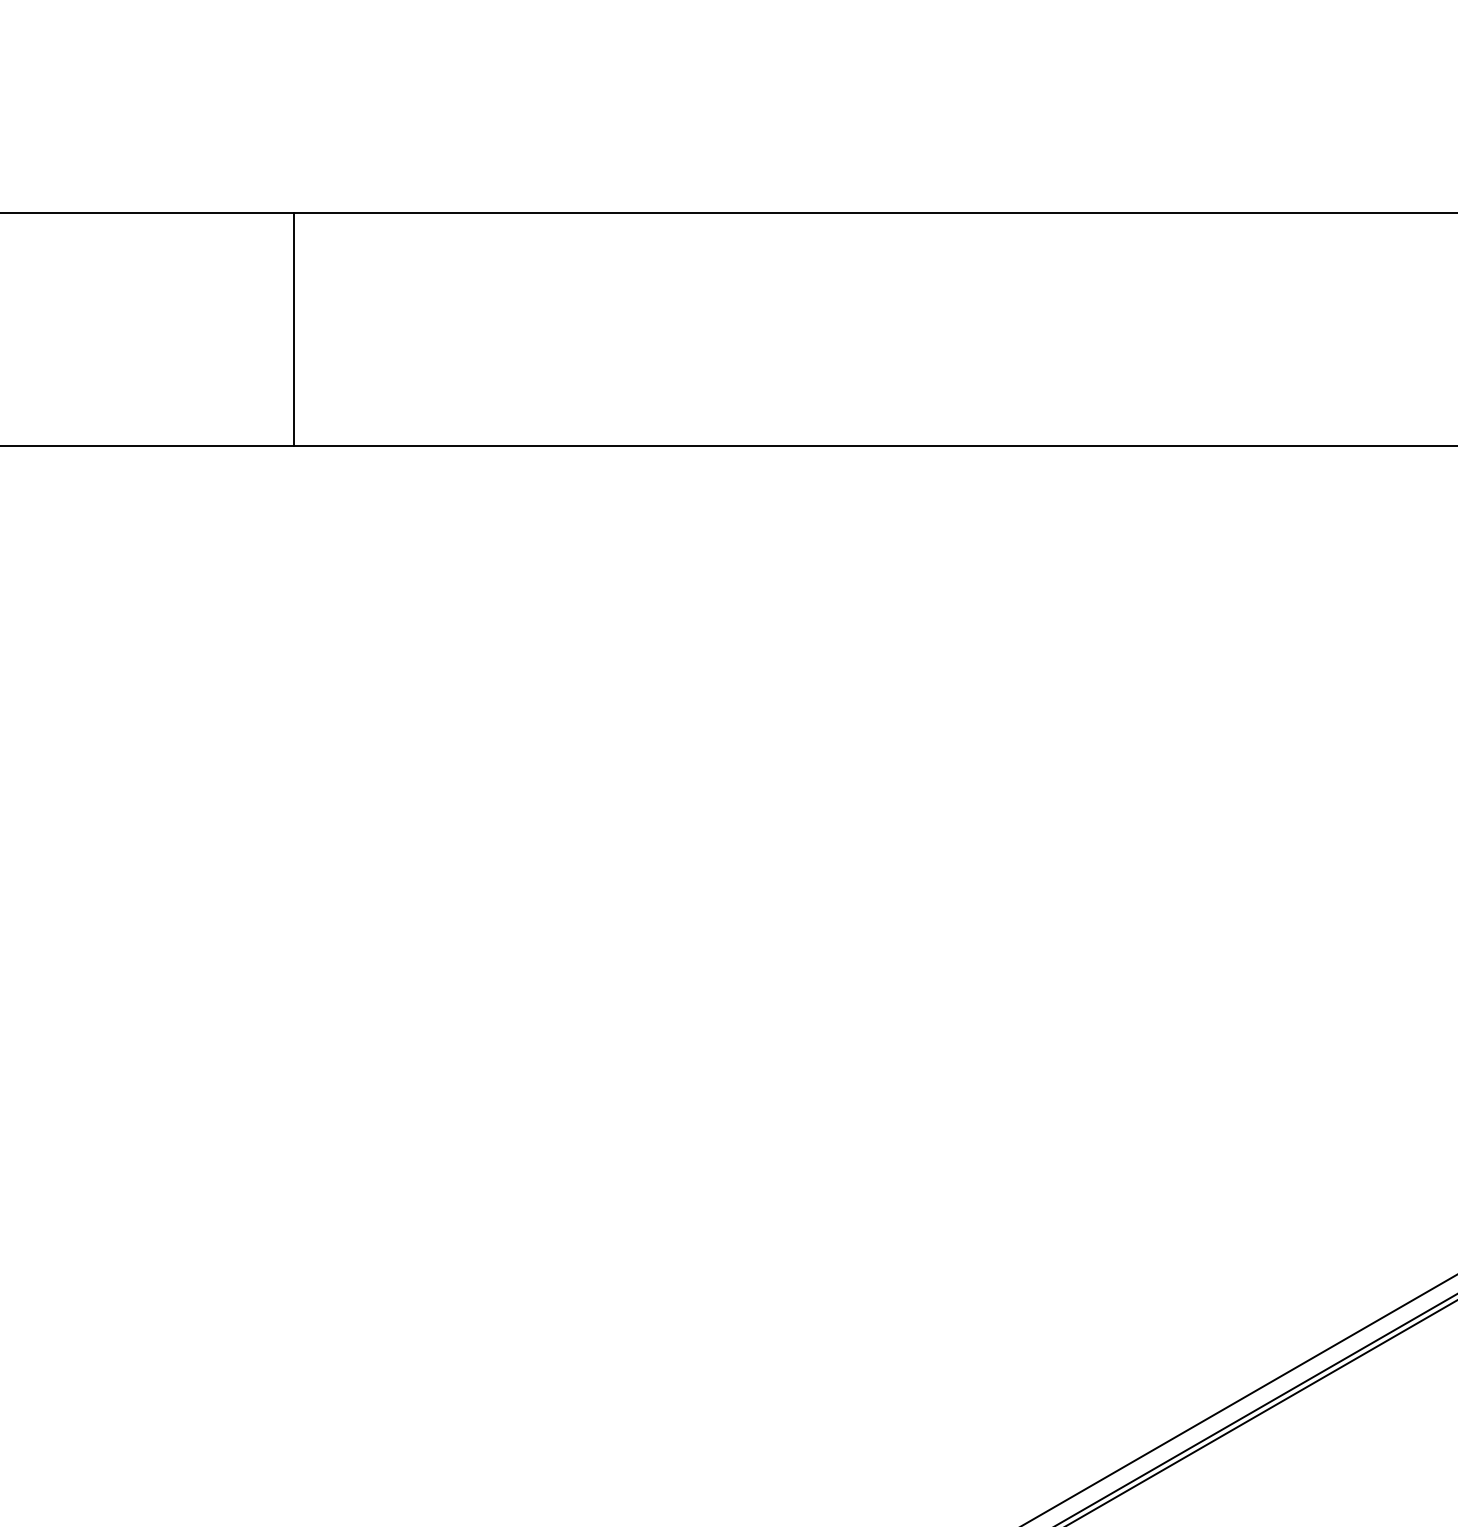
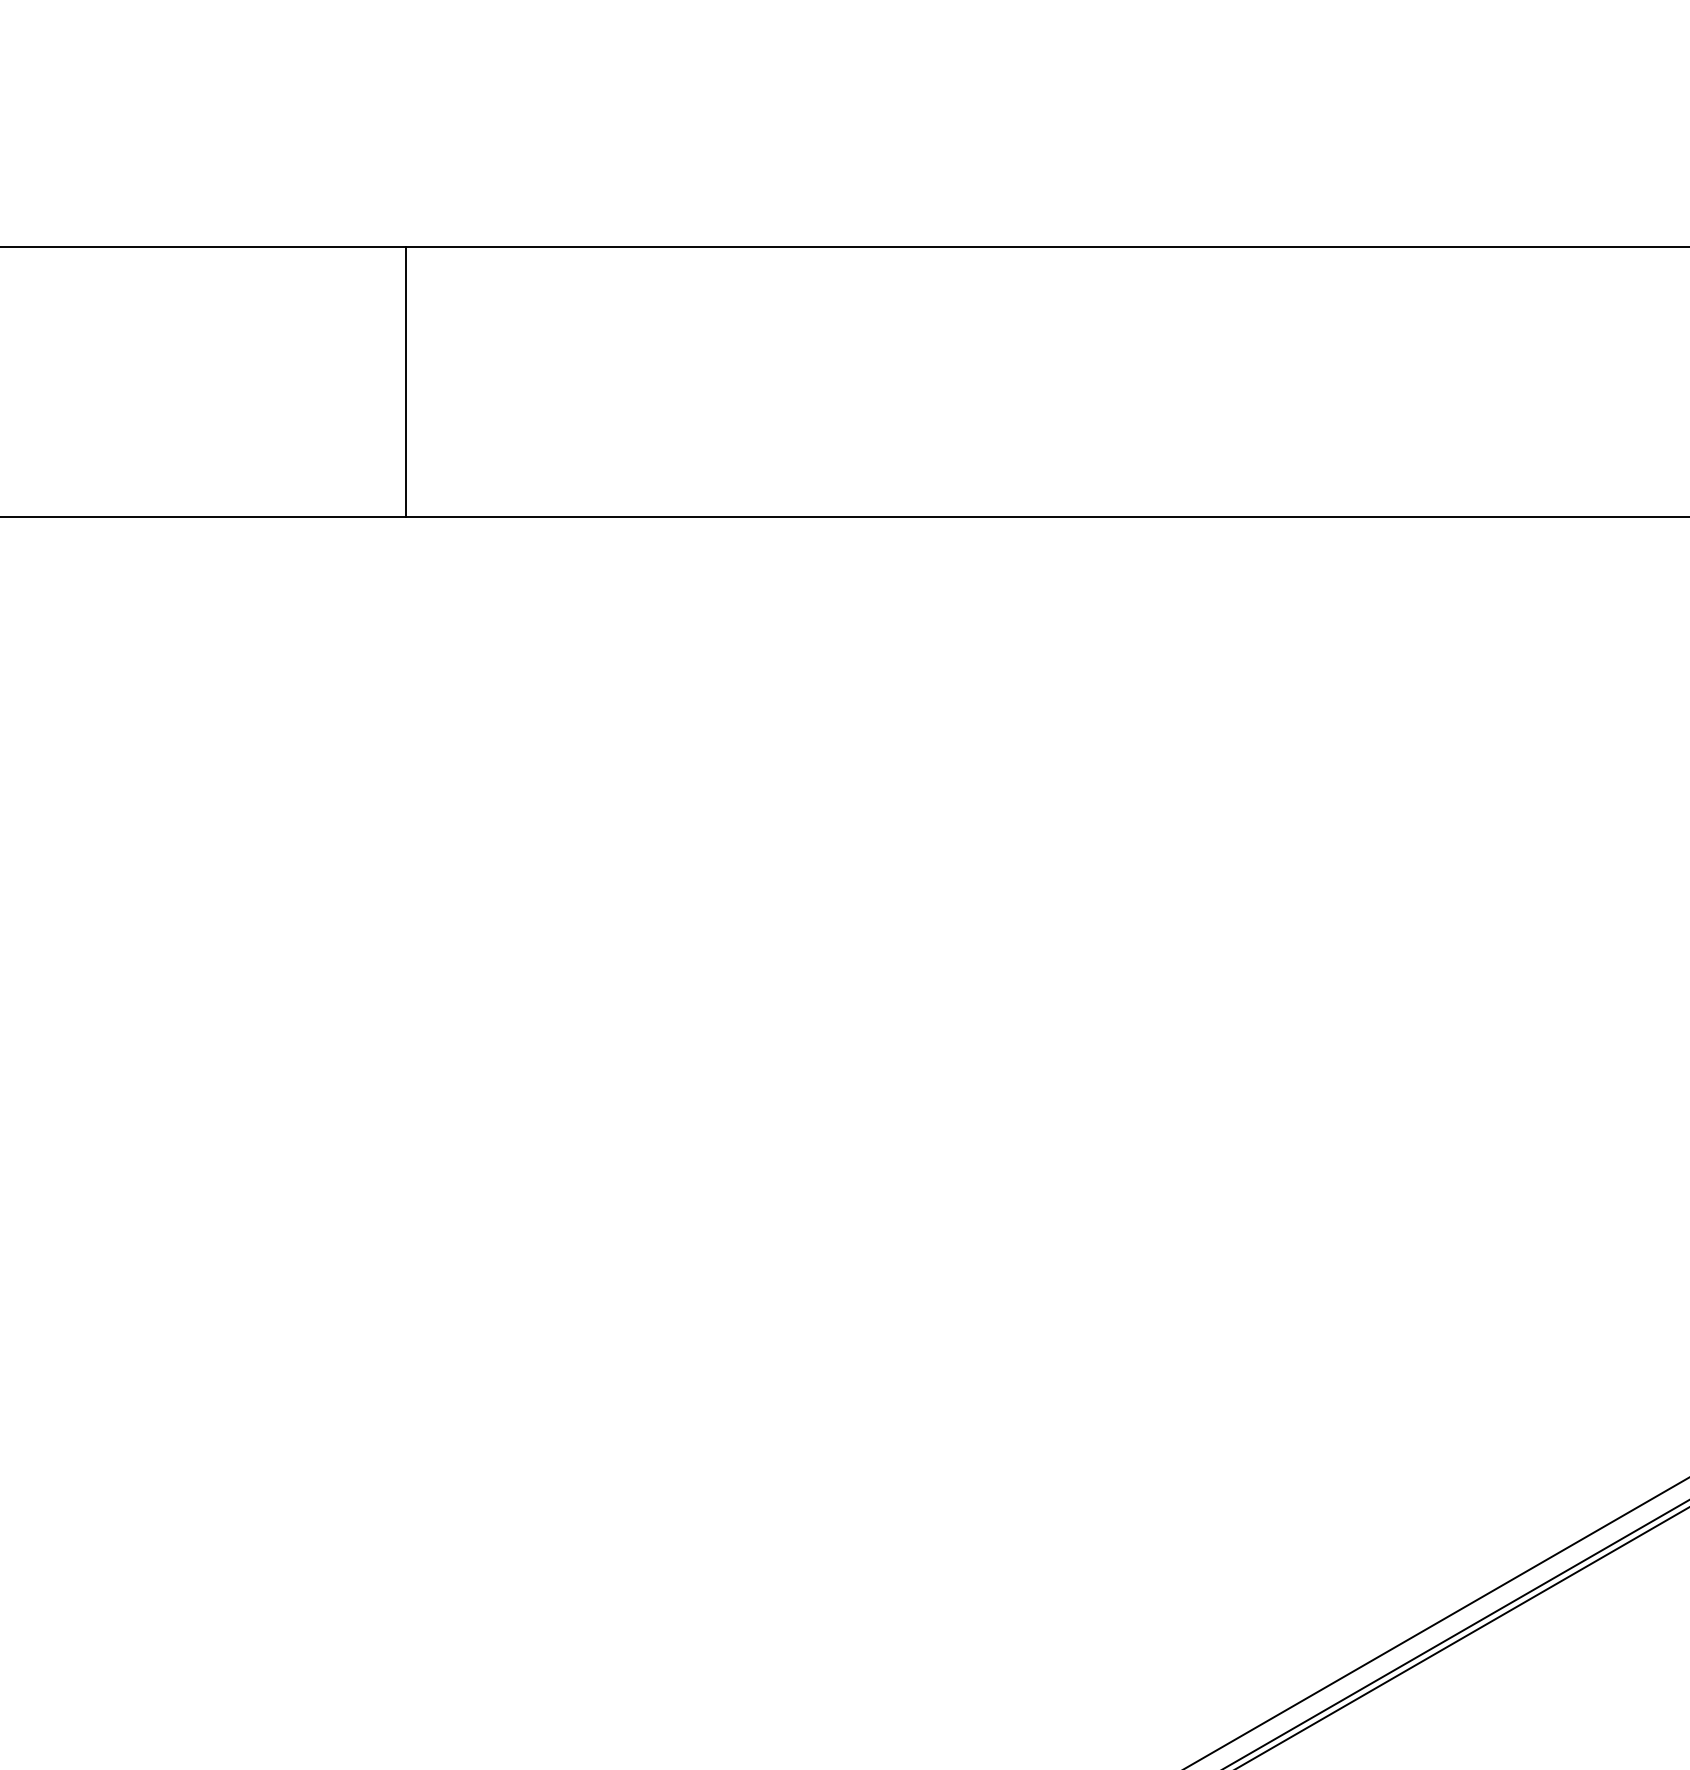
line: (294, 328) -> (406, 380), moved

